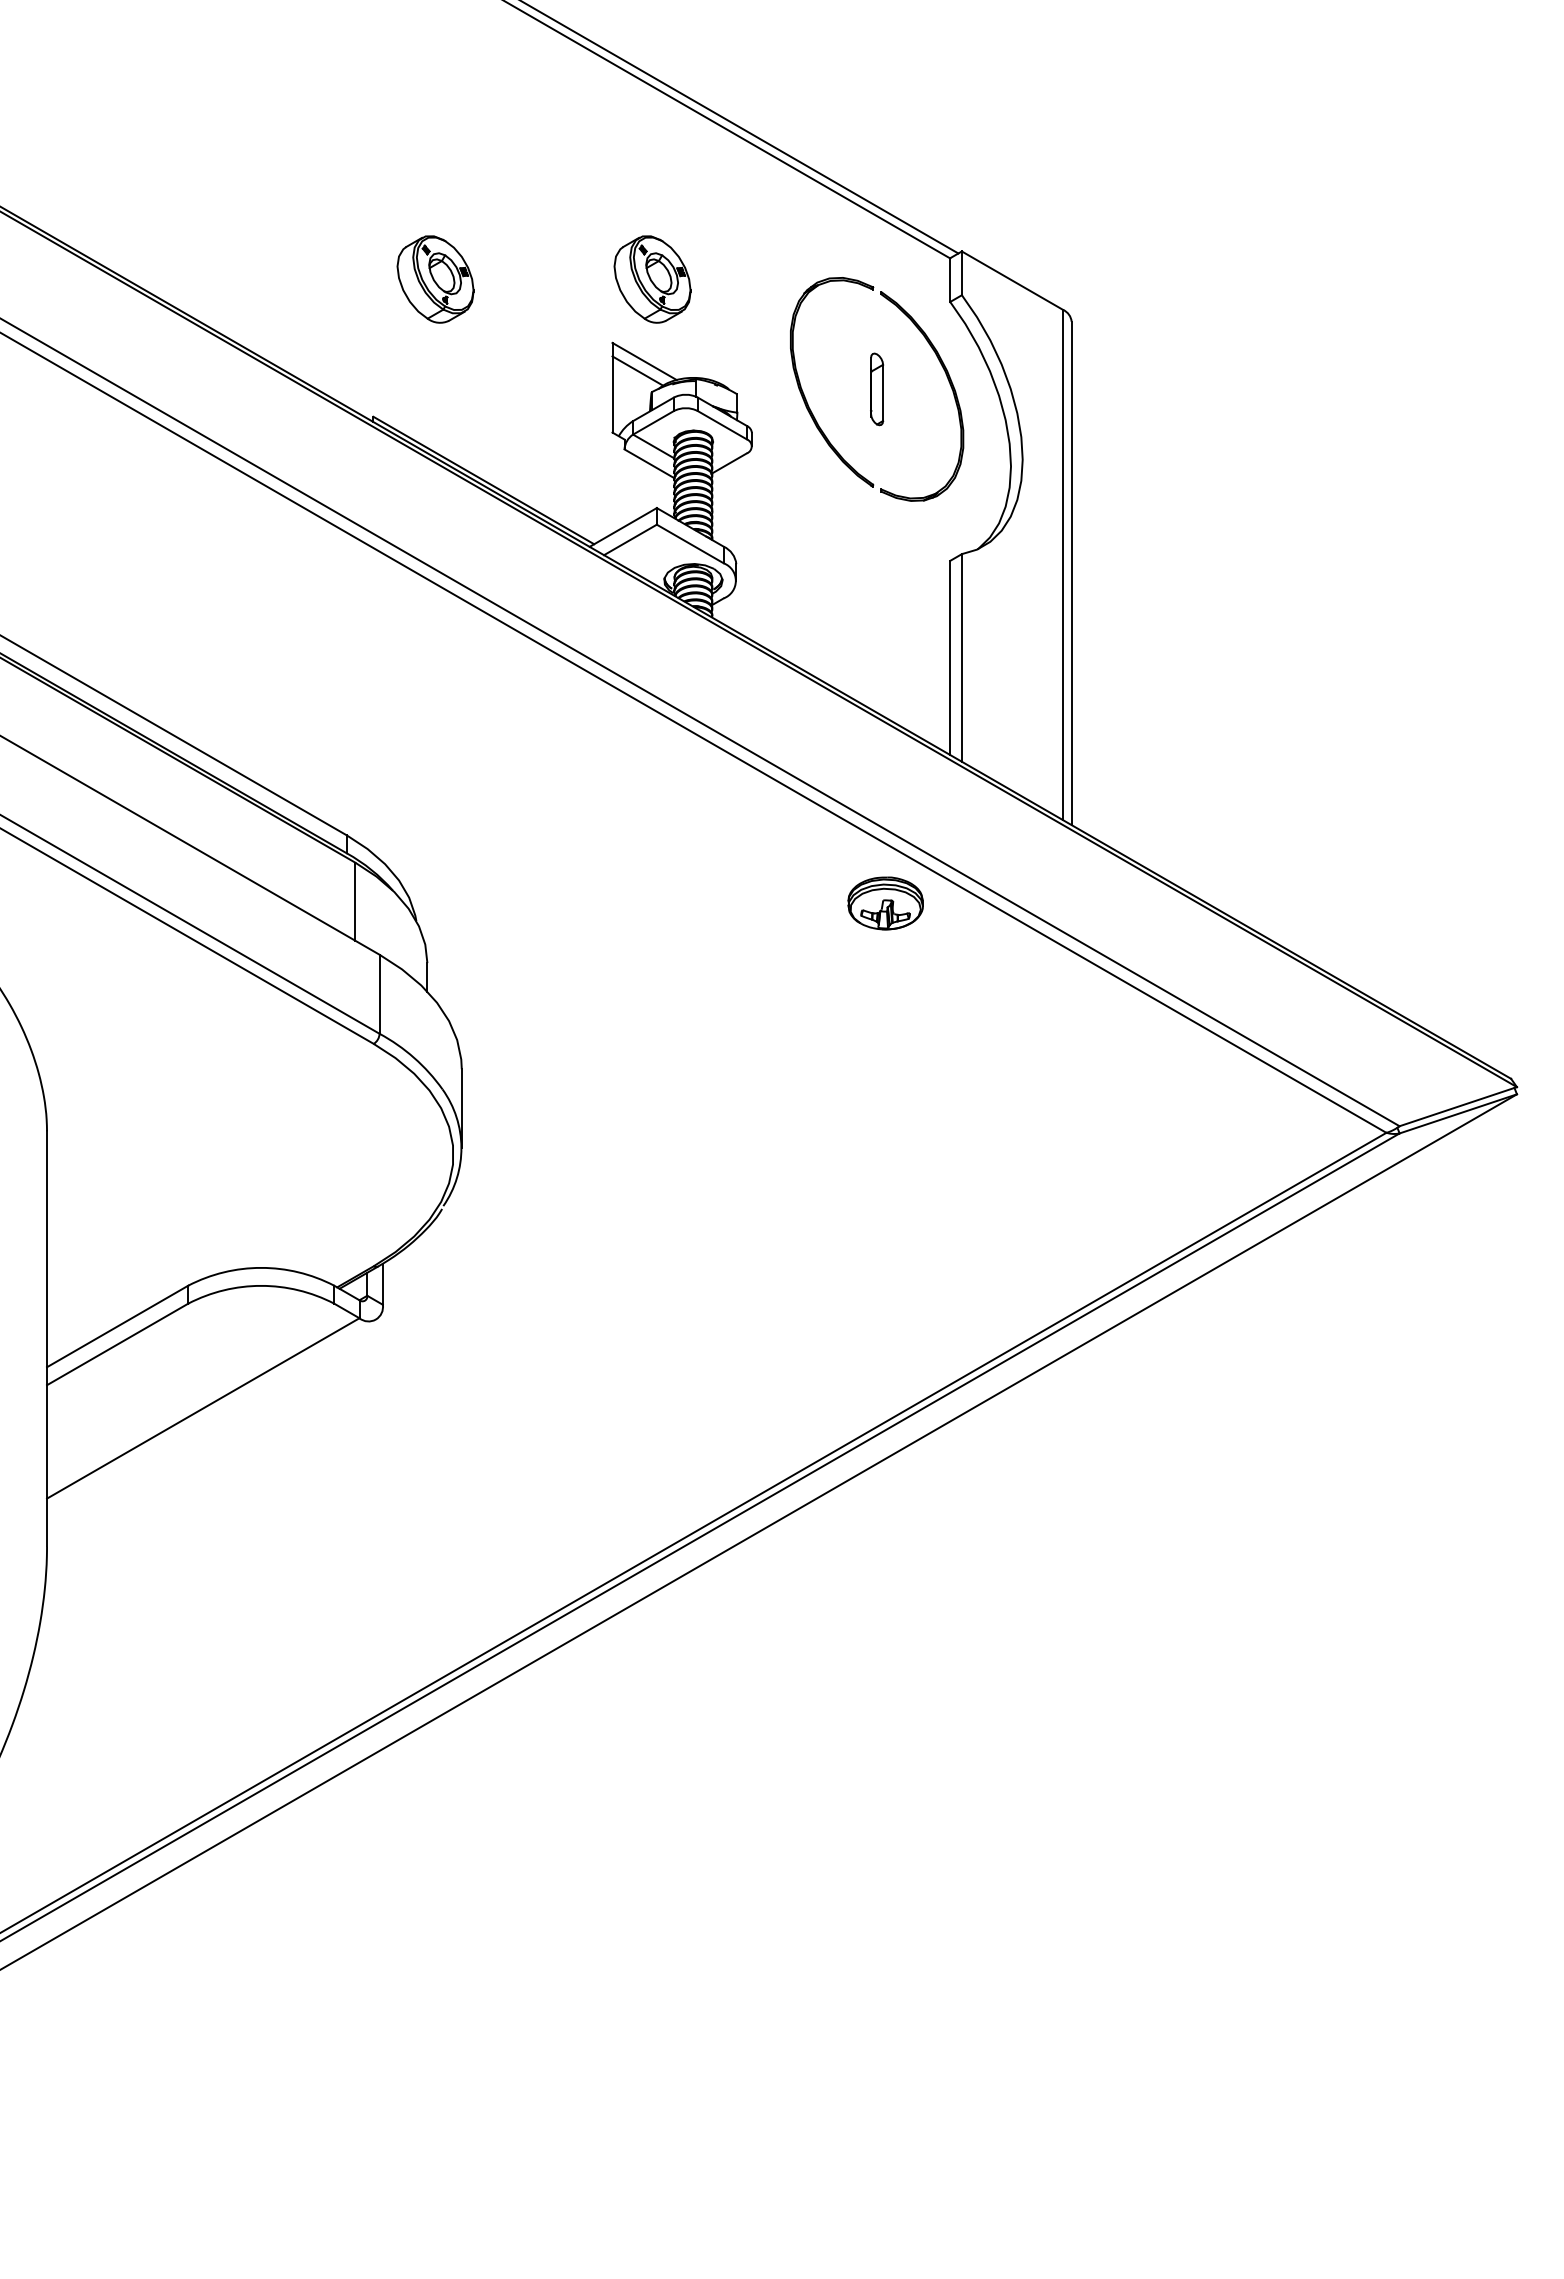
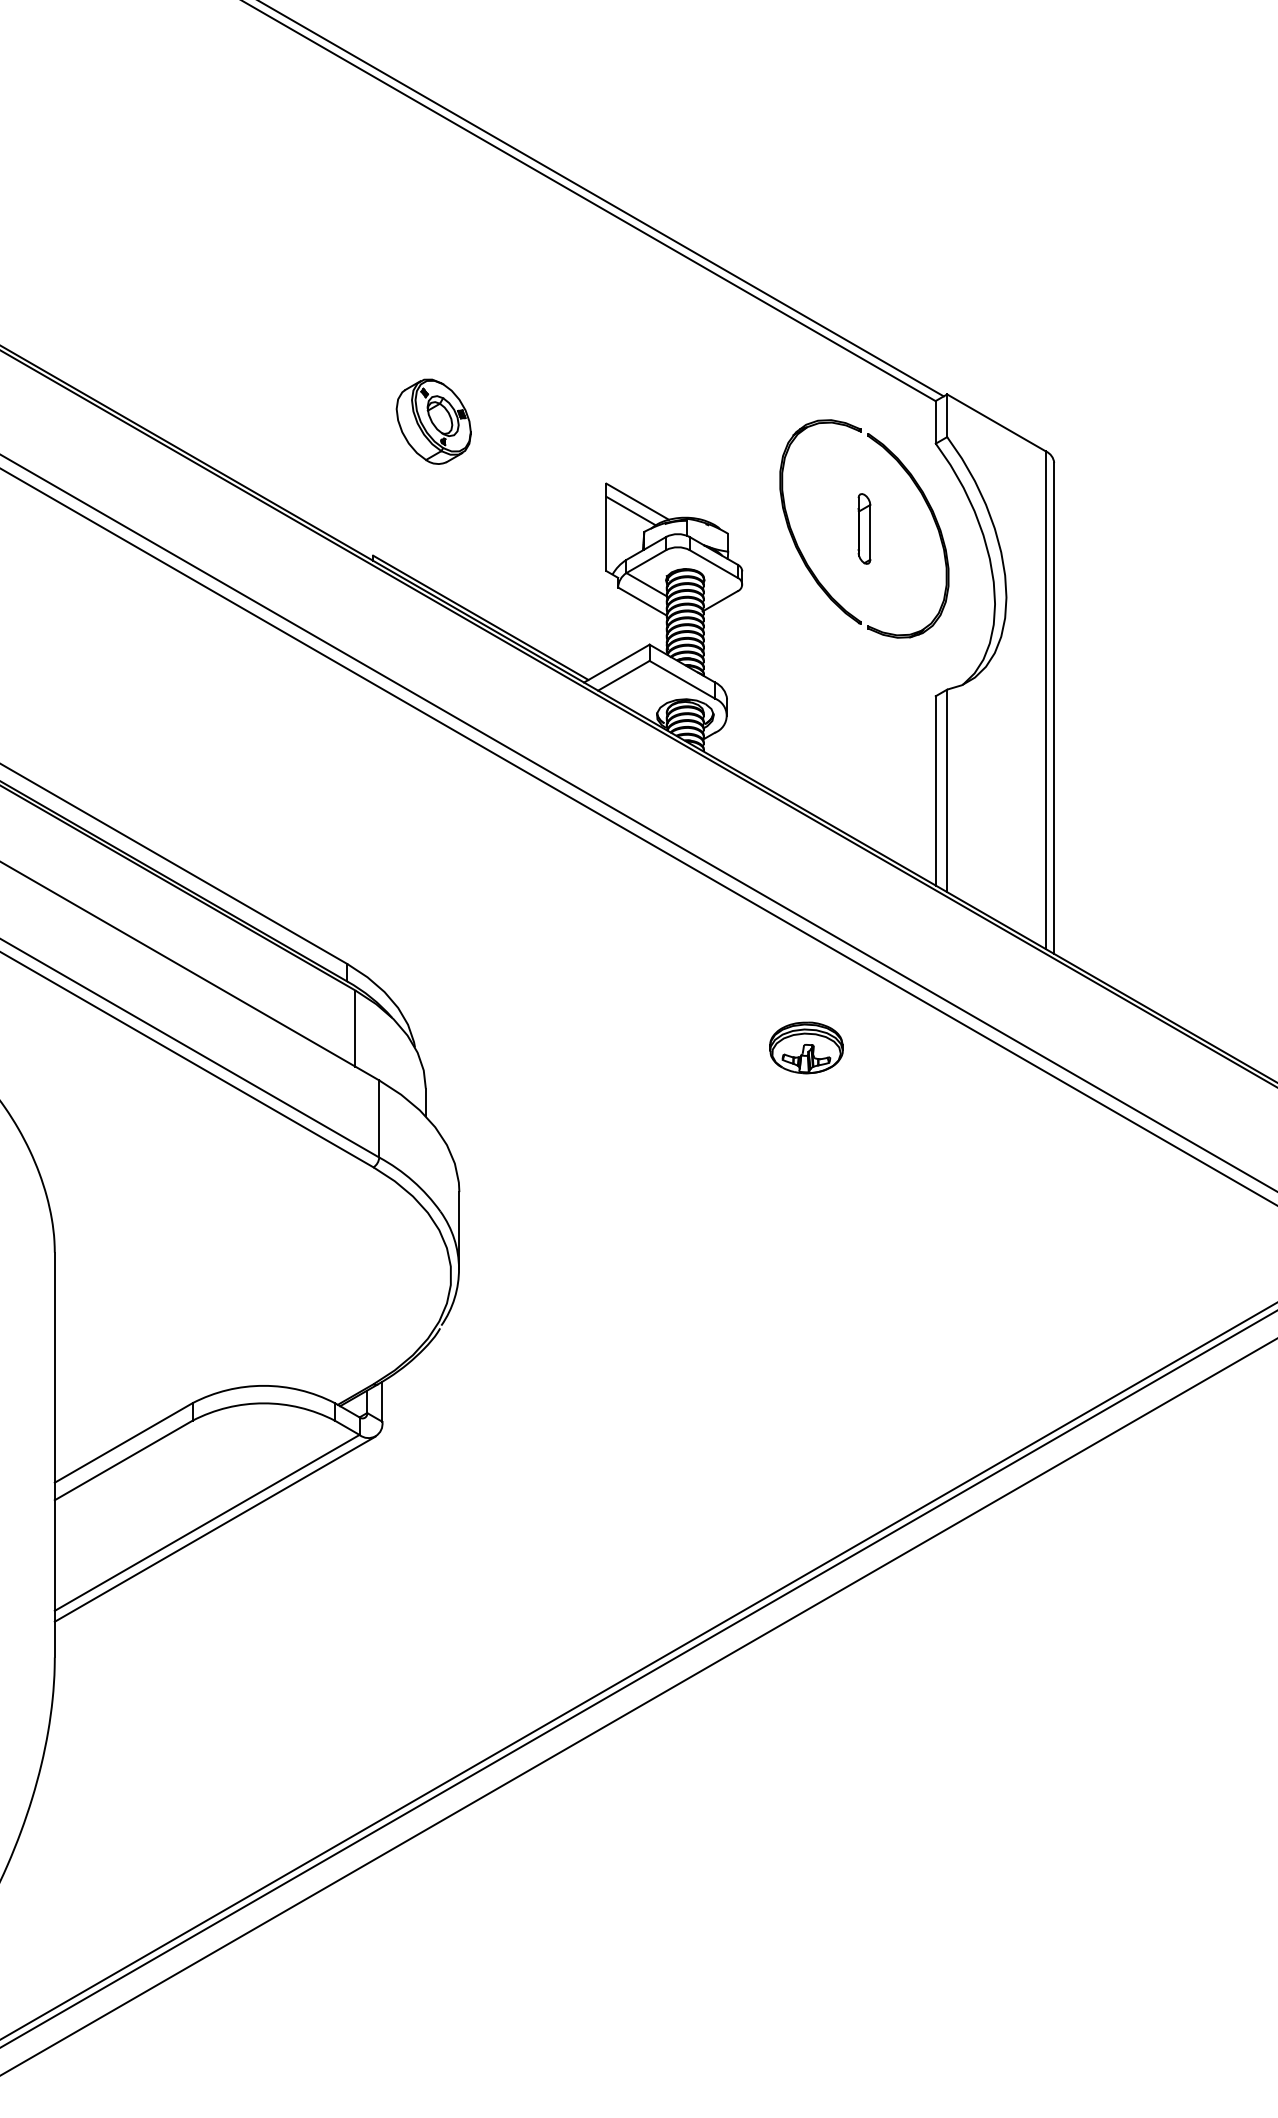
part: (652, 279) -> (645, 421), removed
part: (885, 903) -> (806, 1047), moved
line: (211, 1414) -> (215, 1528), added

